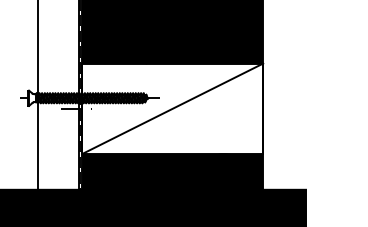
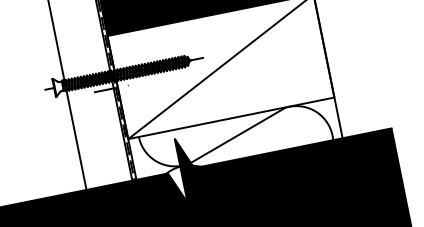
fill: (172, 185) -> (238, 154), removed

